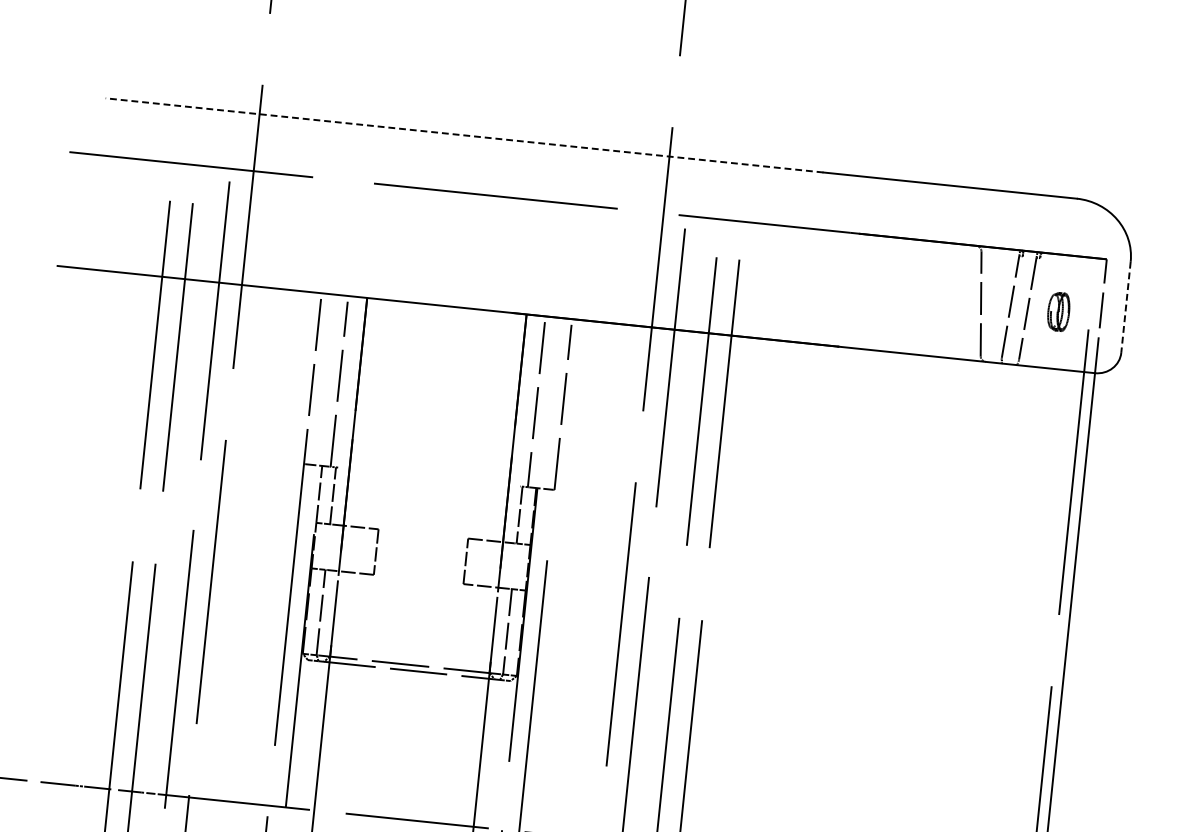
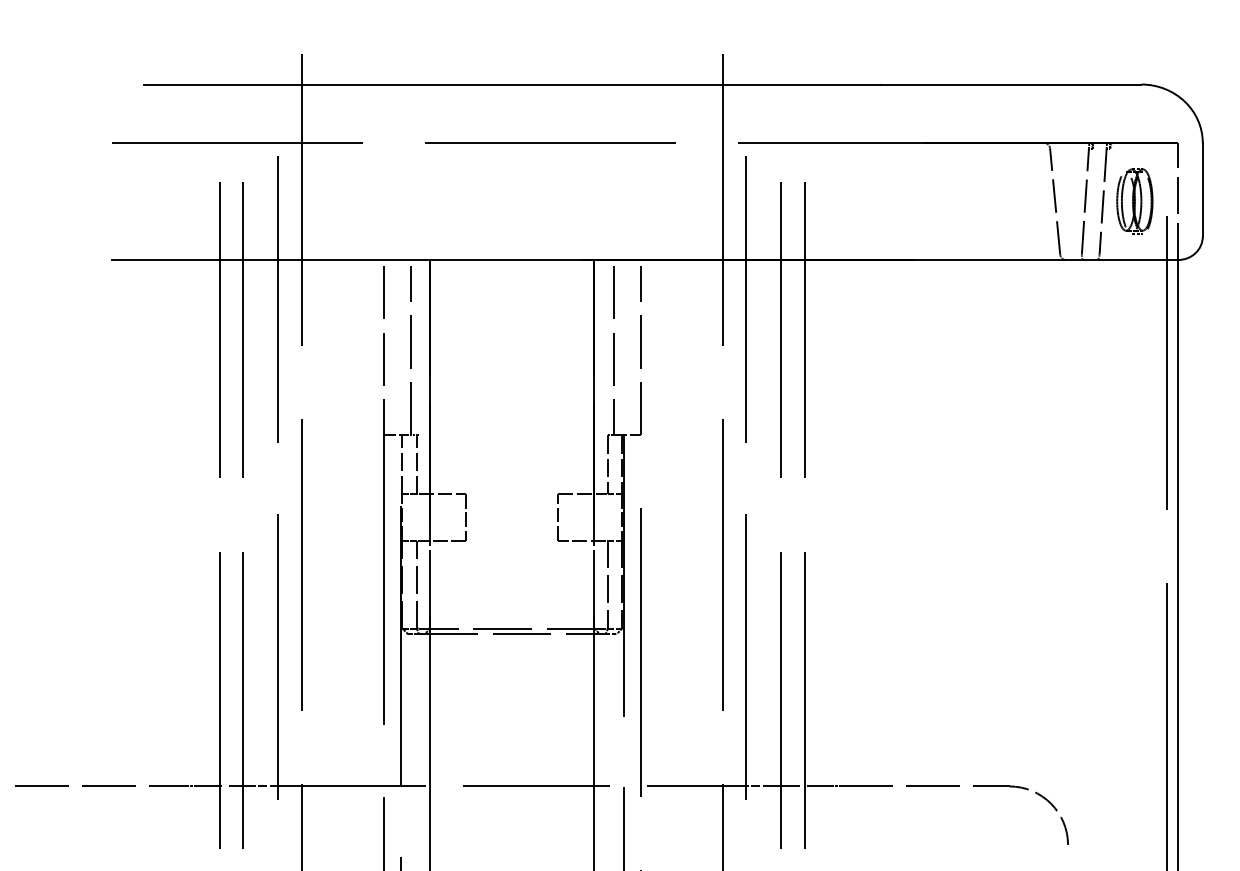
line: (464, 135) -> (512, 84), dashed -> solid
line: (1125, 306) -> (1202, 189), dashed -> solid
part: (1058, 311) -> (1134, 201), size x1.67

